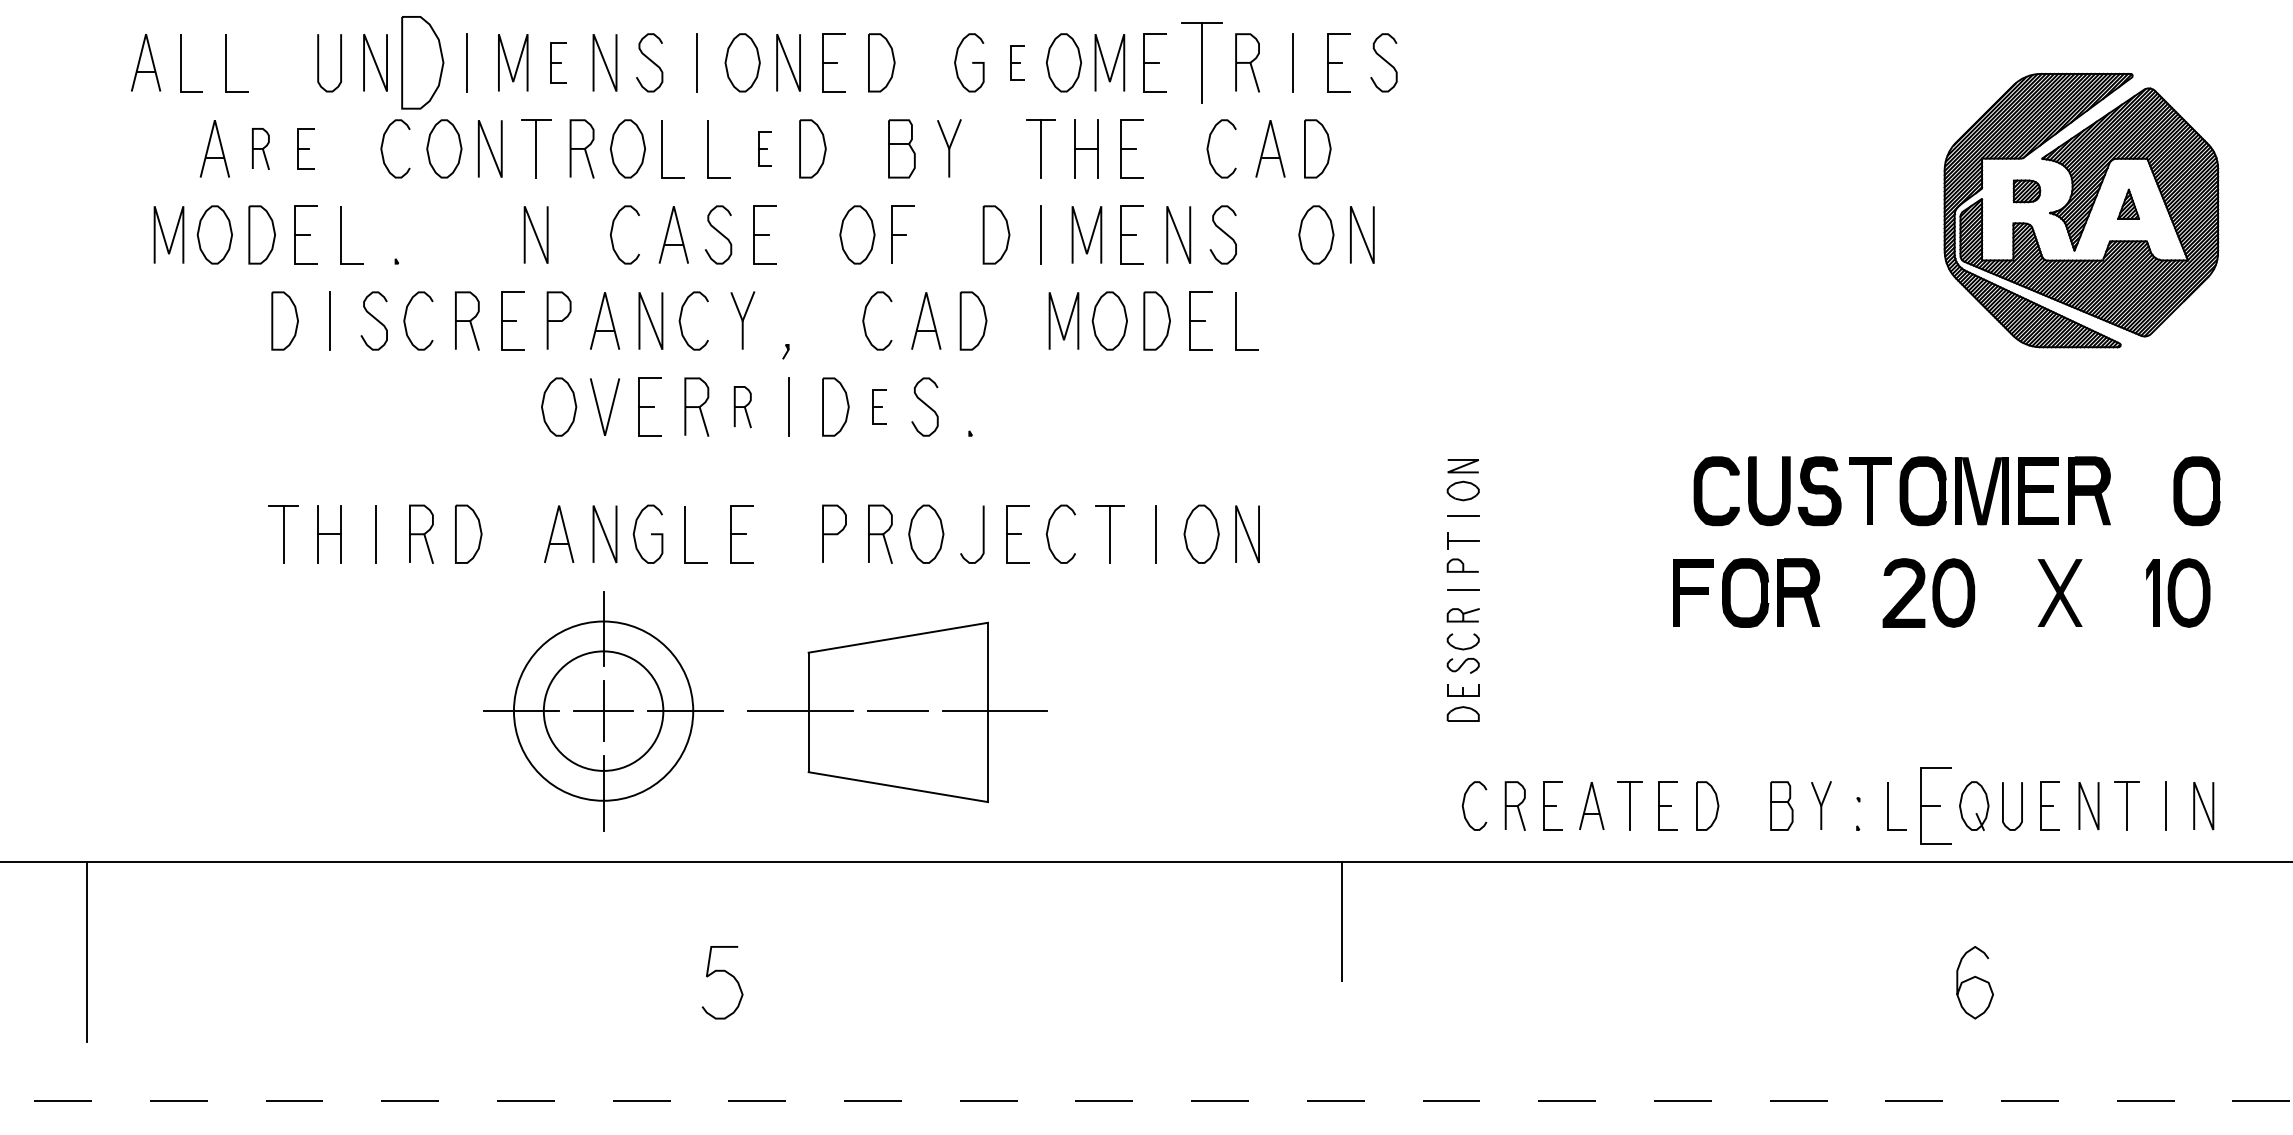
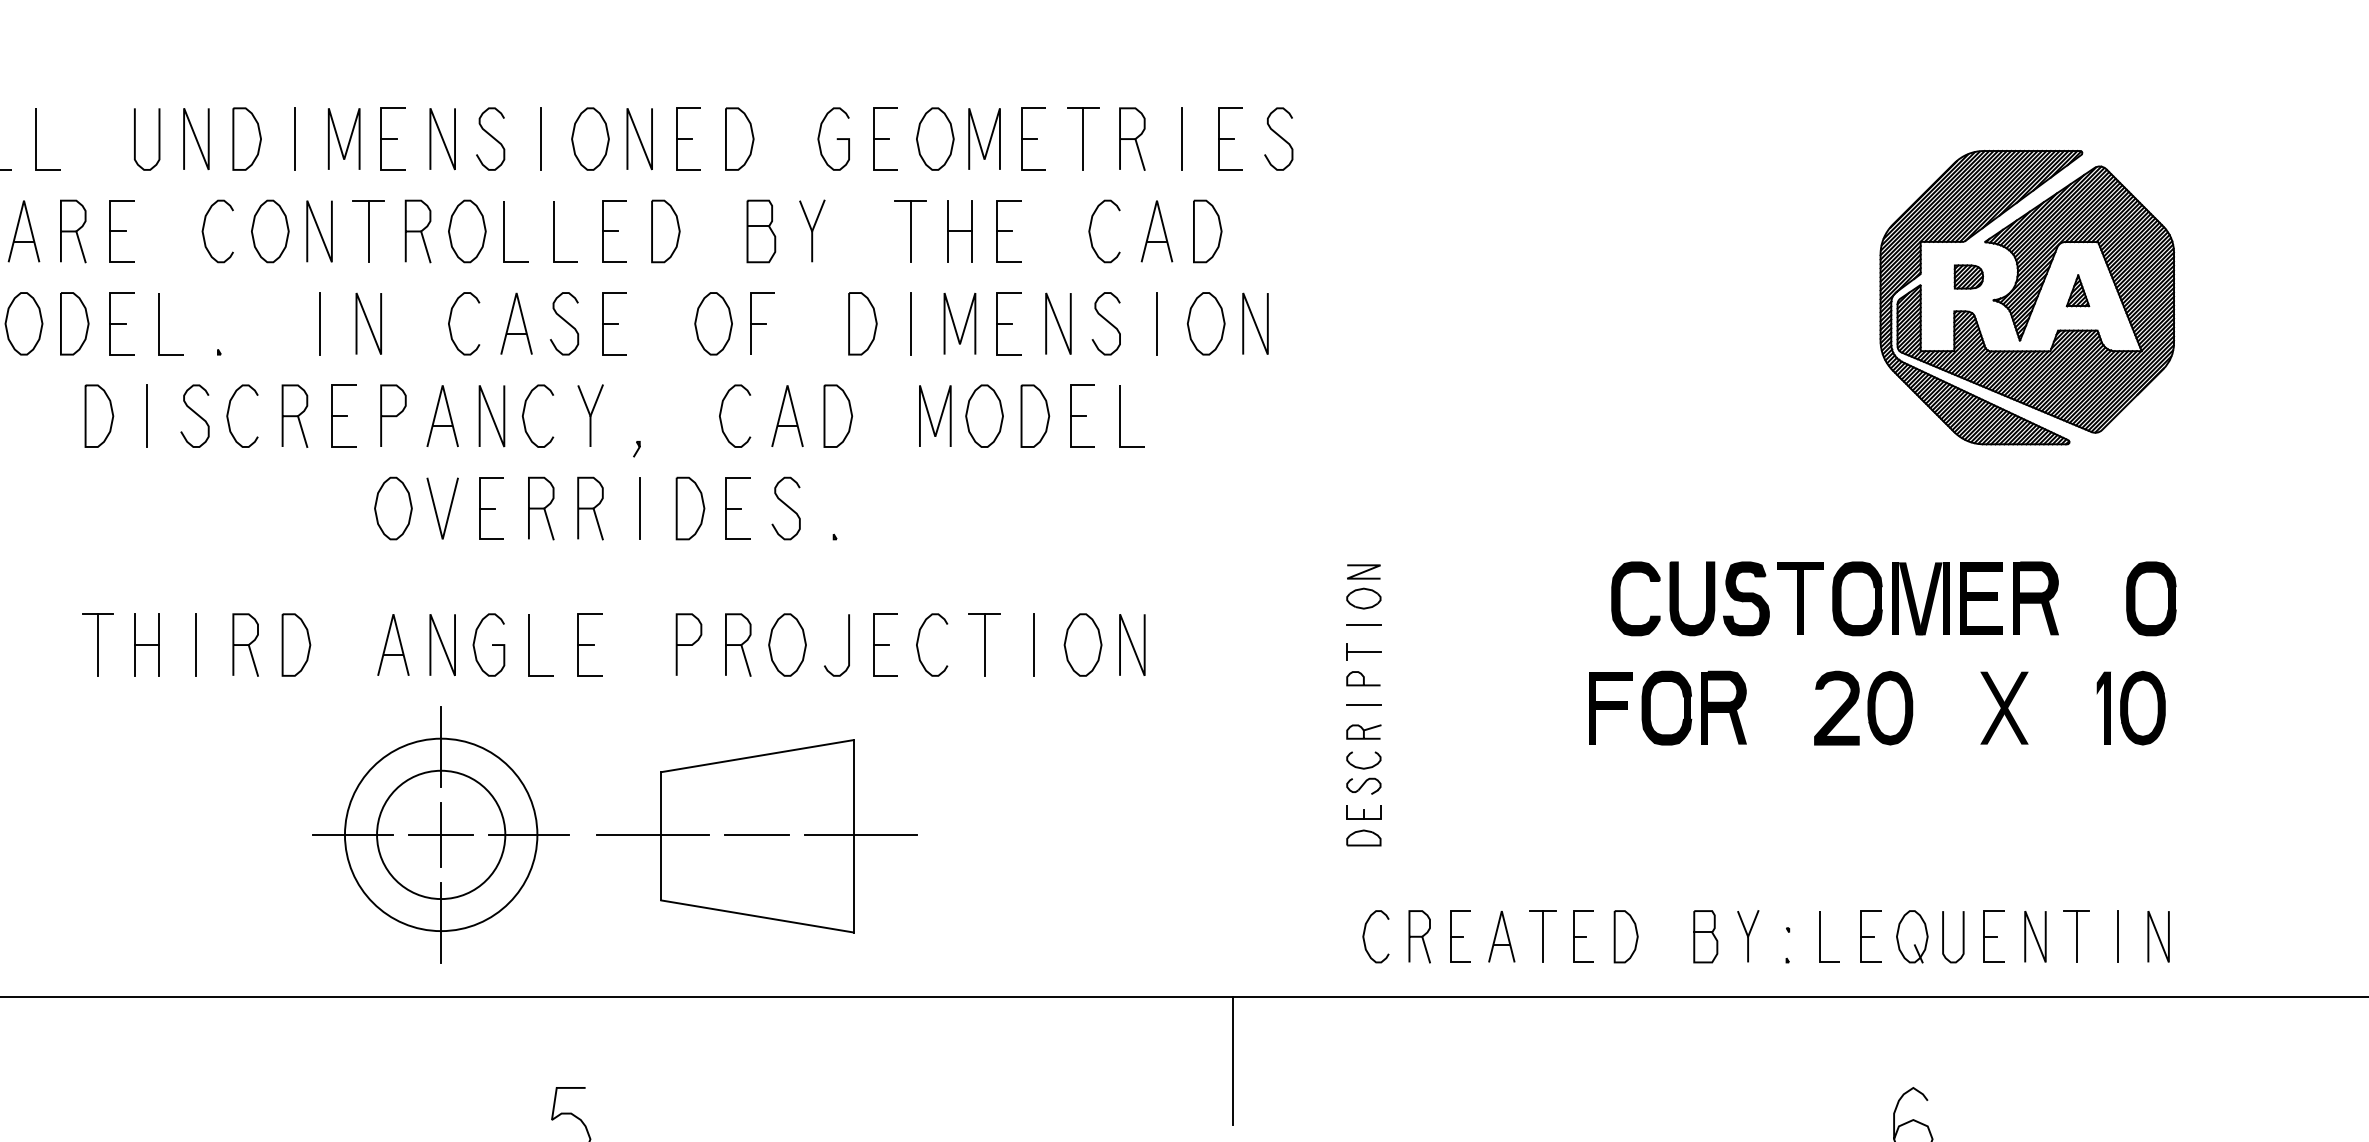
part: (422, 62) -> (246, 138), size x0.62
part: (558, 62) -> (392, 138), size x1.43
part: (1017, 62) -> (885, 138), size x1.67
part: (1201, 62) -> (1082, 138), size x0.71
part: (260, 148) -> (72, 231), size x1.43
part: (305, 148) -> (121, 231), size x1.43
part: (764, 148) -> (613, 231), size x1.67
line: (490, 234) -> (319, 323), added
line: (1270, 234) -> (1156, 323), added
part: (742, 406) -> (590, 507), size x1.43
part: (879, 406) -> (737, 507), size x1.67
part: (1935, 805) -> (1870, 936), size x0.62

